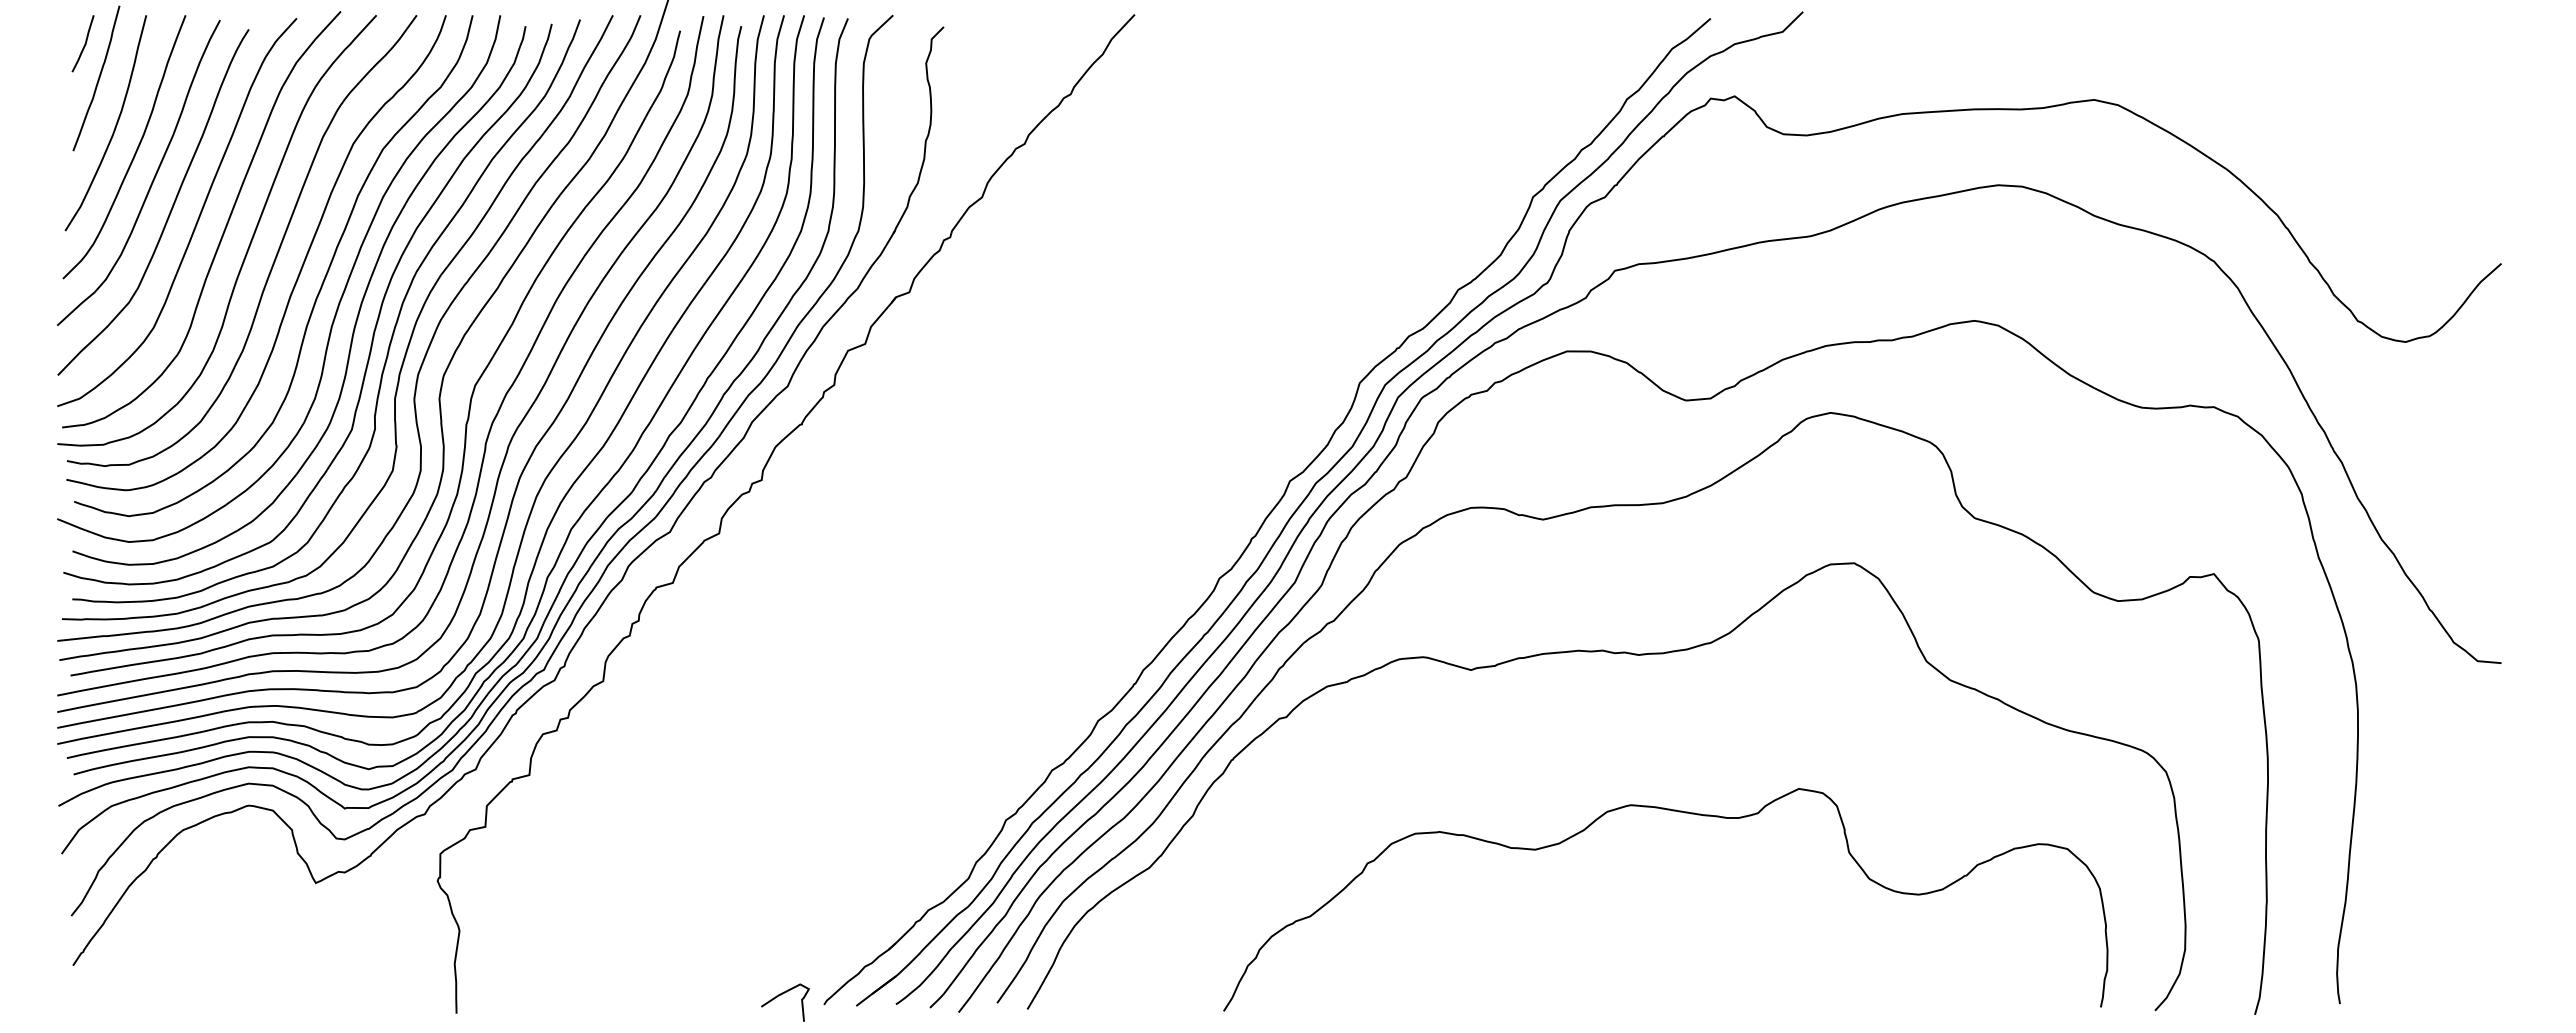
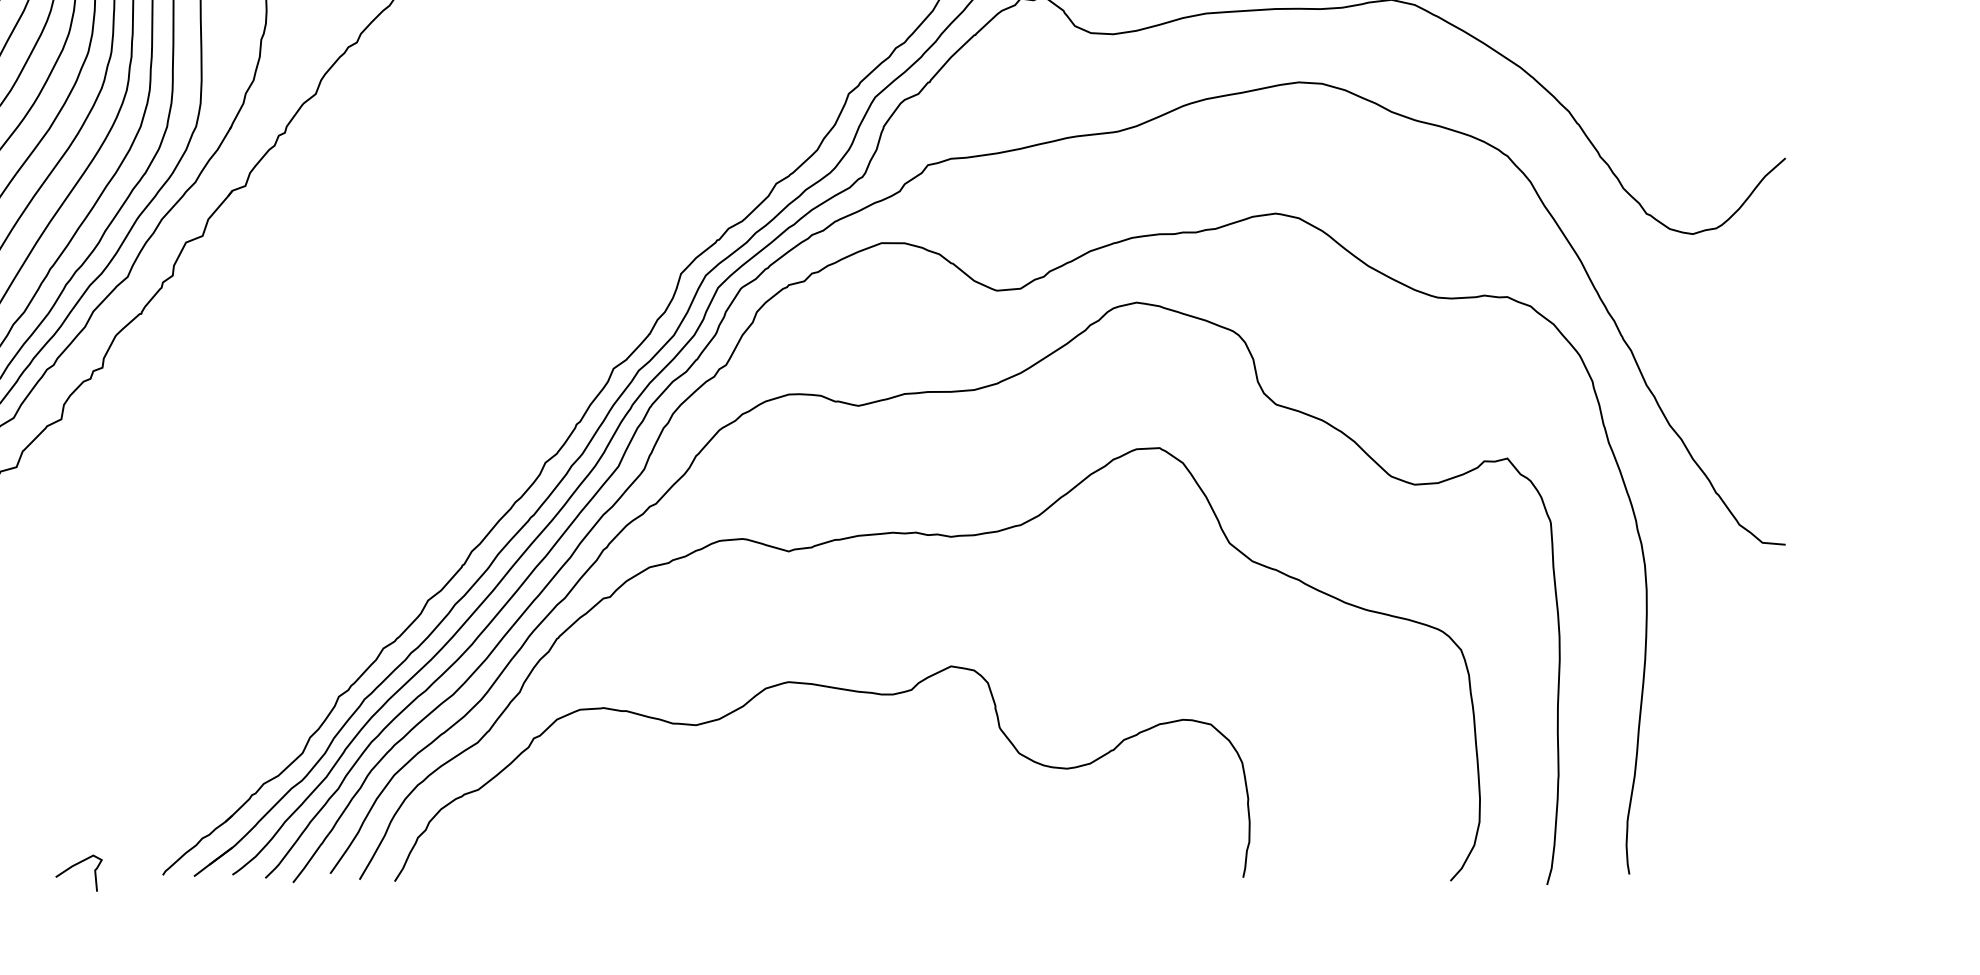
curve: (1678, 812) -> (834, 689), moved
curve: (781, 995) -> (75, 866), moved

